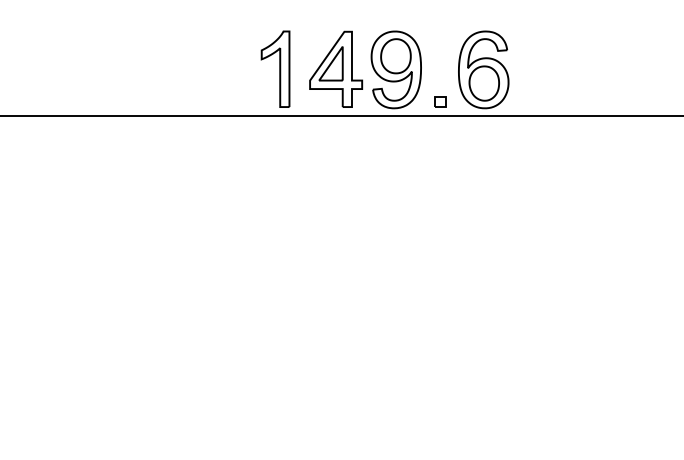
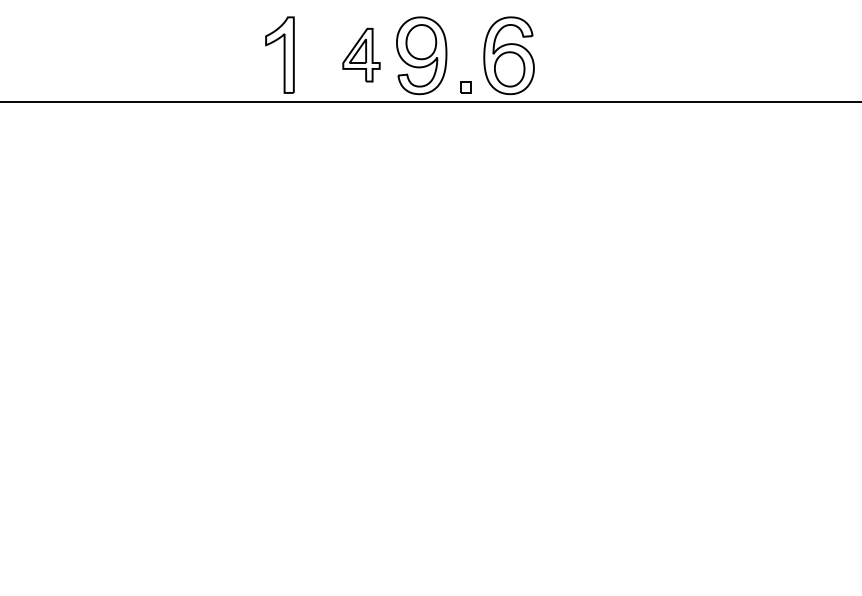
part: (275, 68) -> (279, 54), moved
part: (336, 68) -> (361, 54), size x0.7

